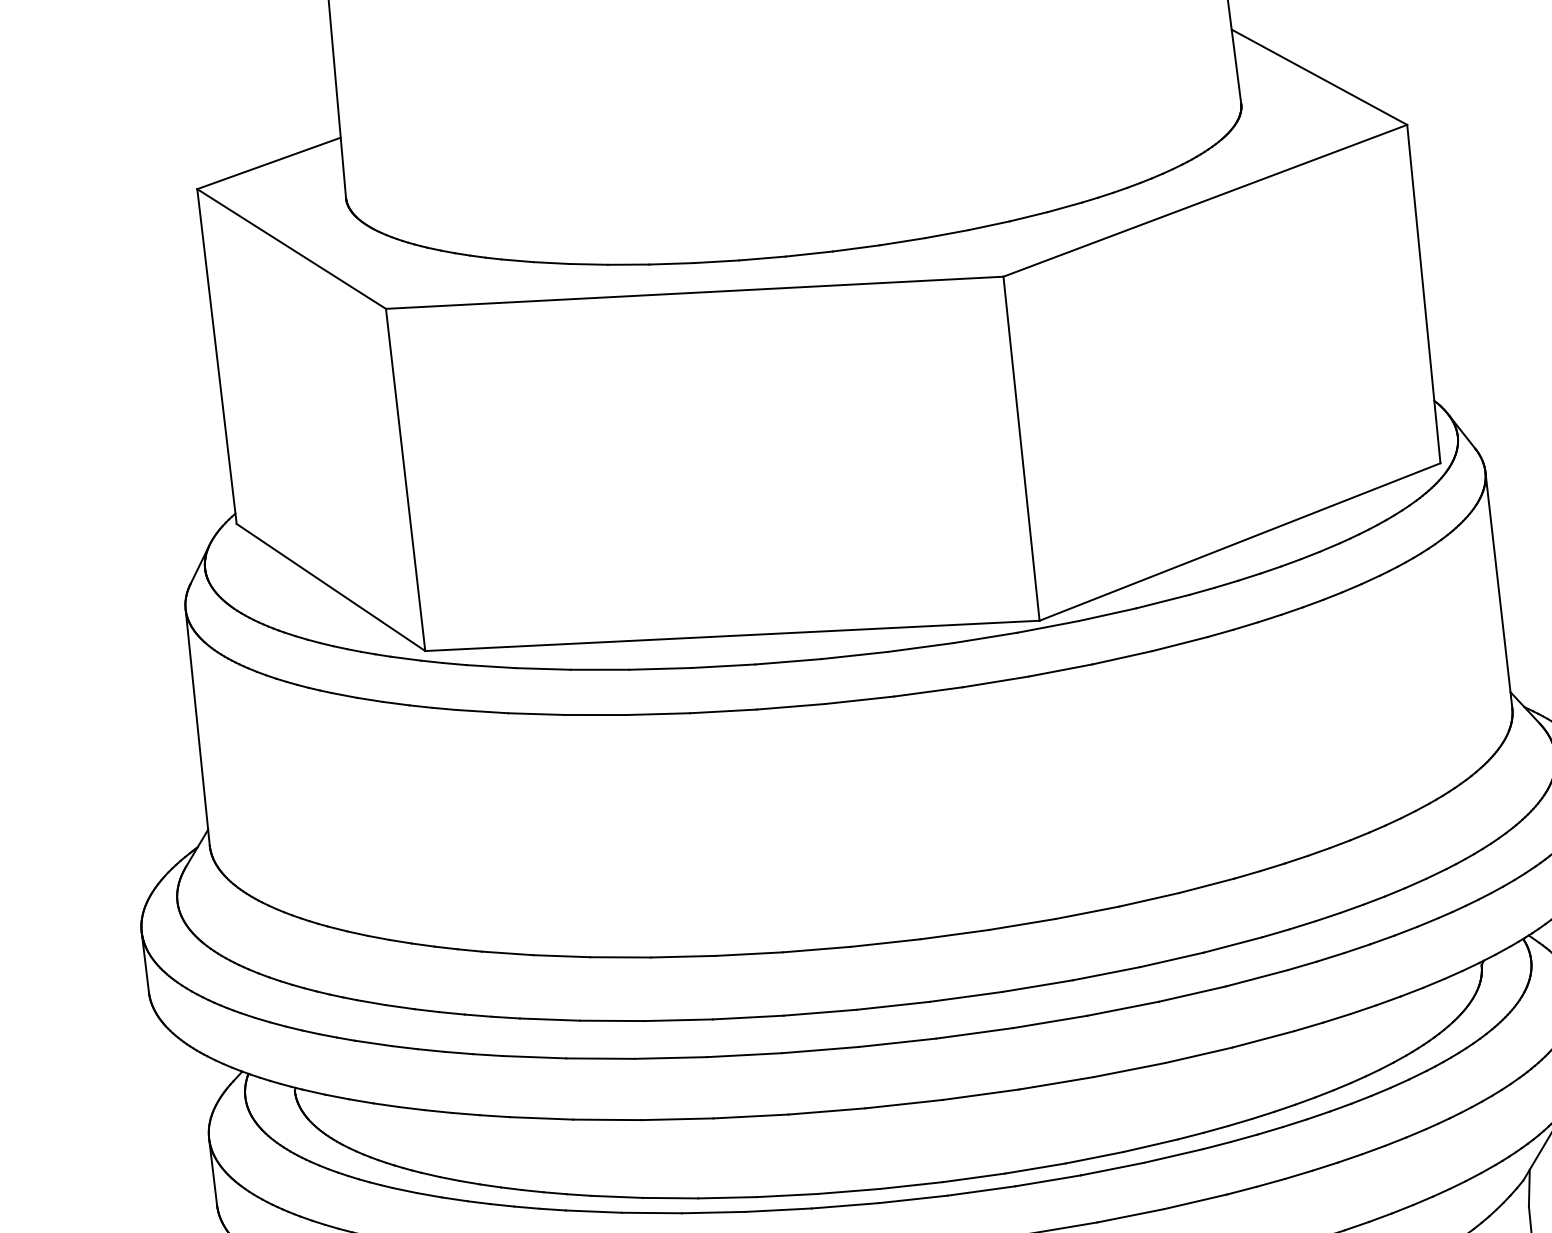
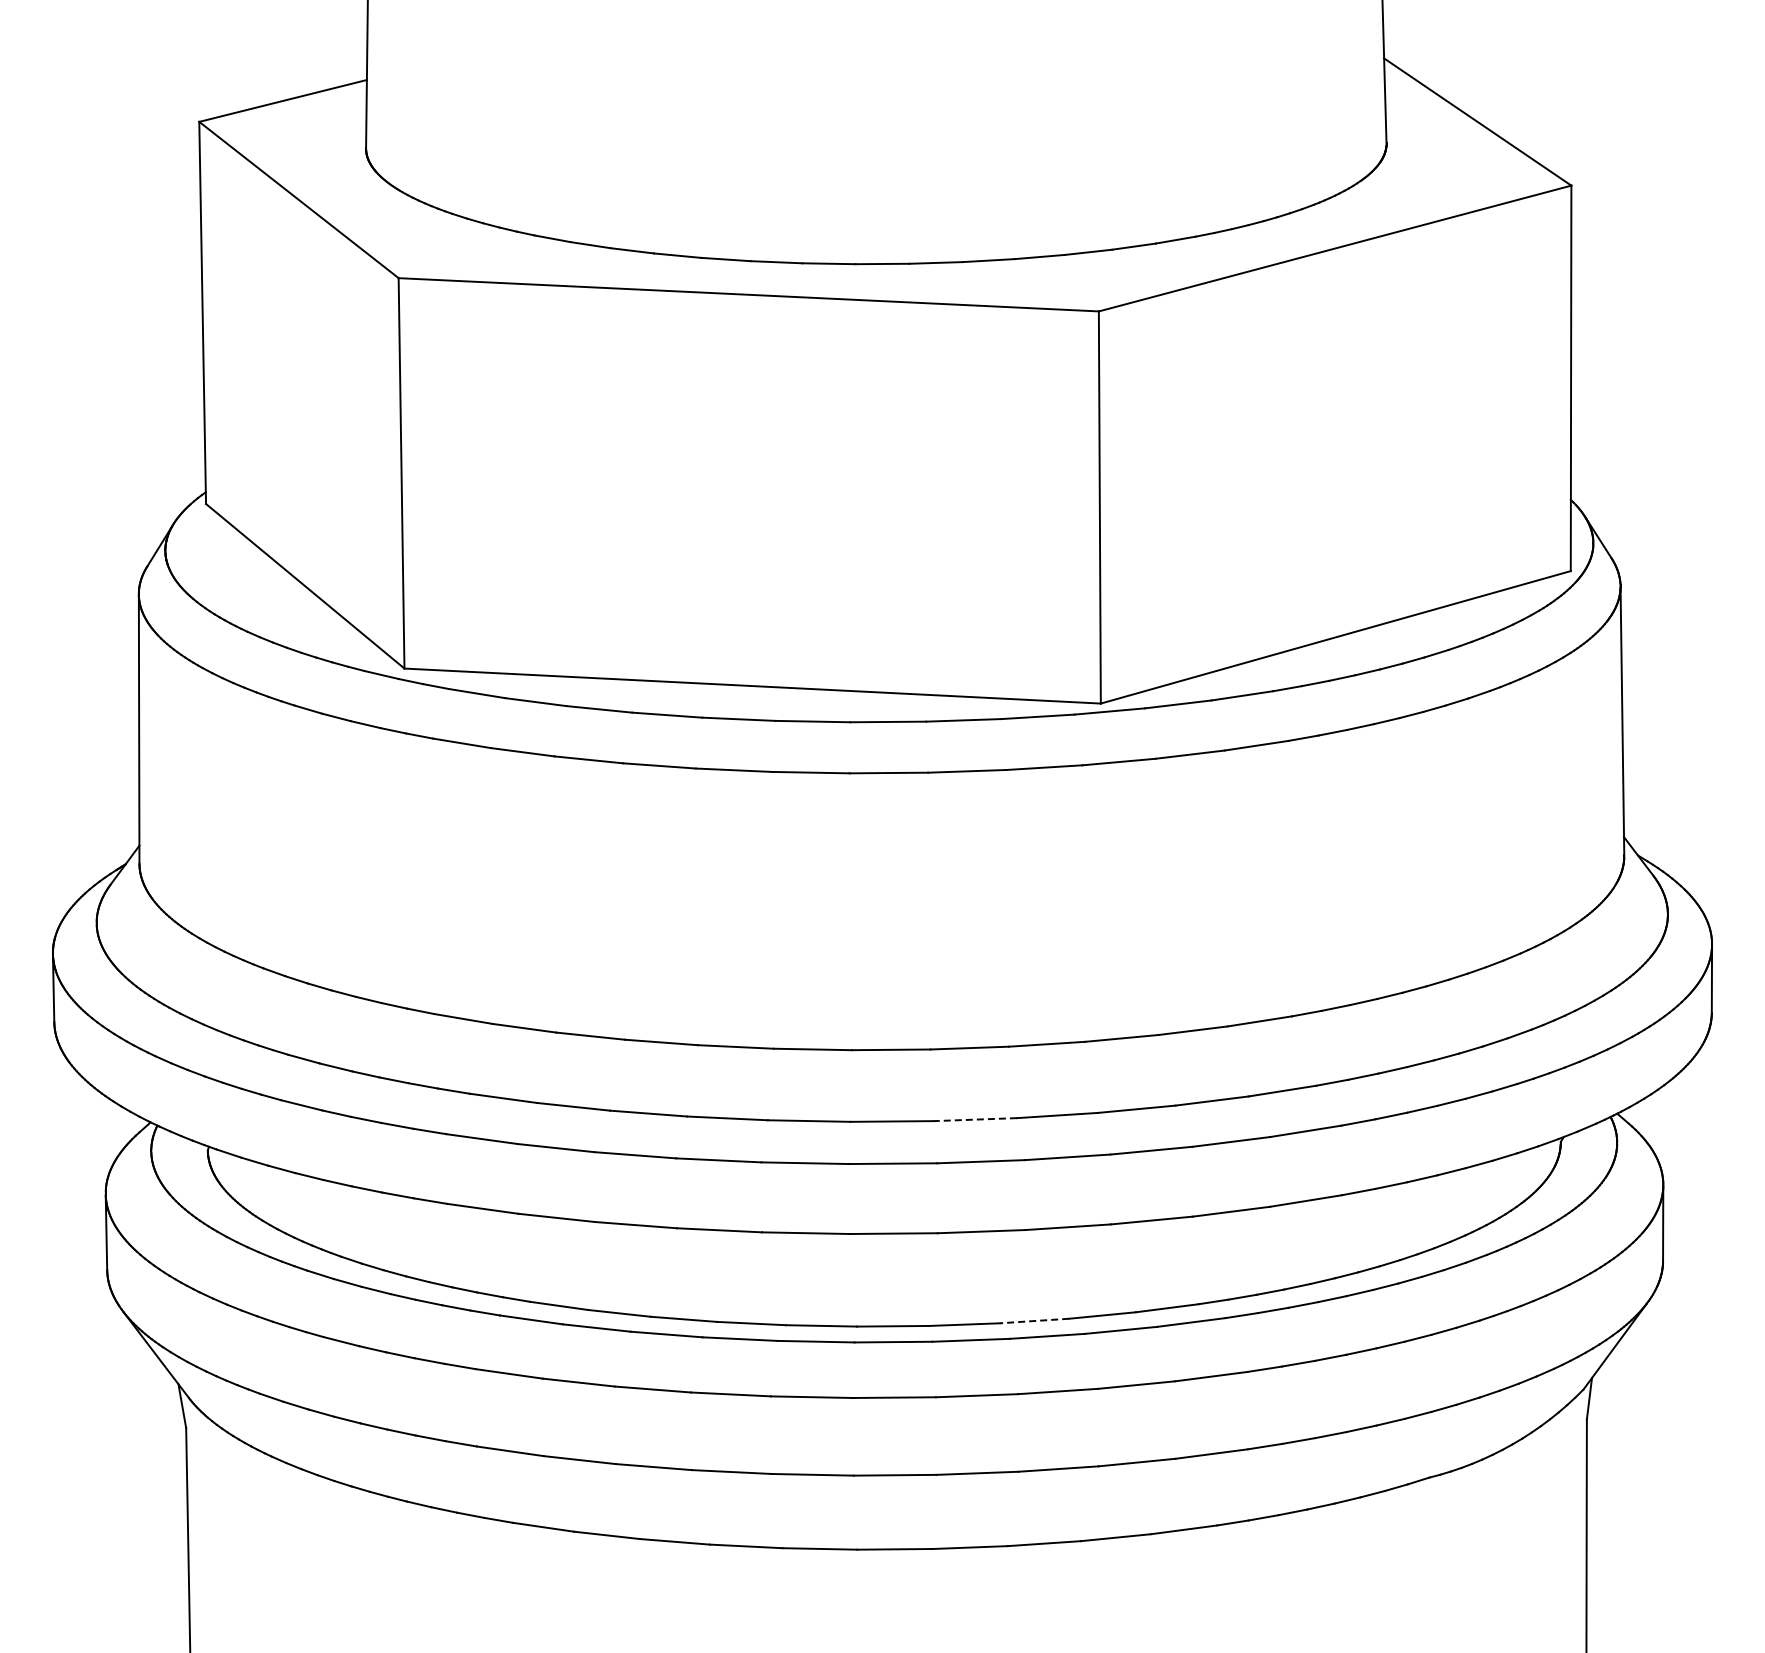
line: (965, 996) -> (974, 1119), solid -> dashed
line: (1035, 1168) -> (1034, 1321), solid -> dashed

